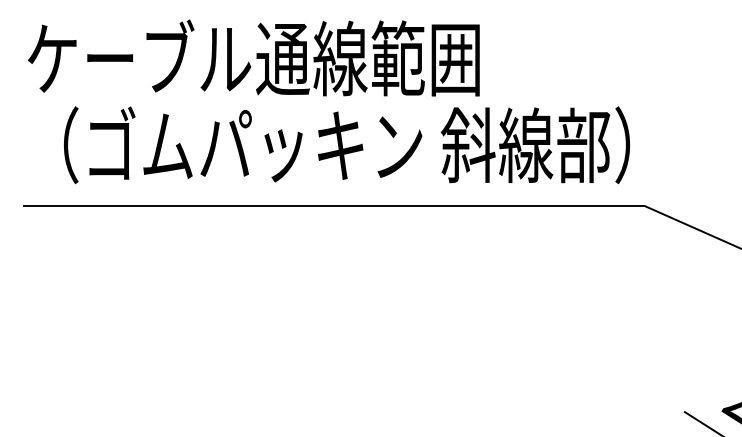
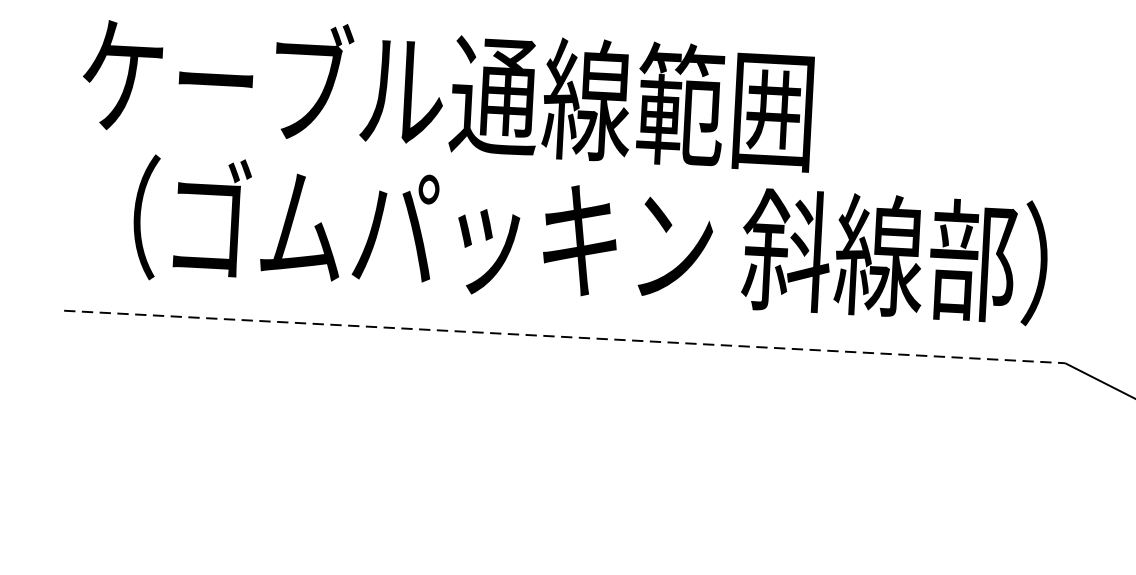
line: (334, 205) -> (565, 336), solid -> dashed

